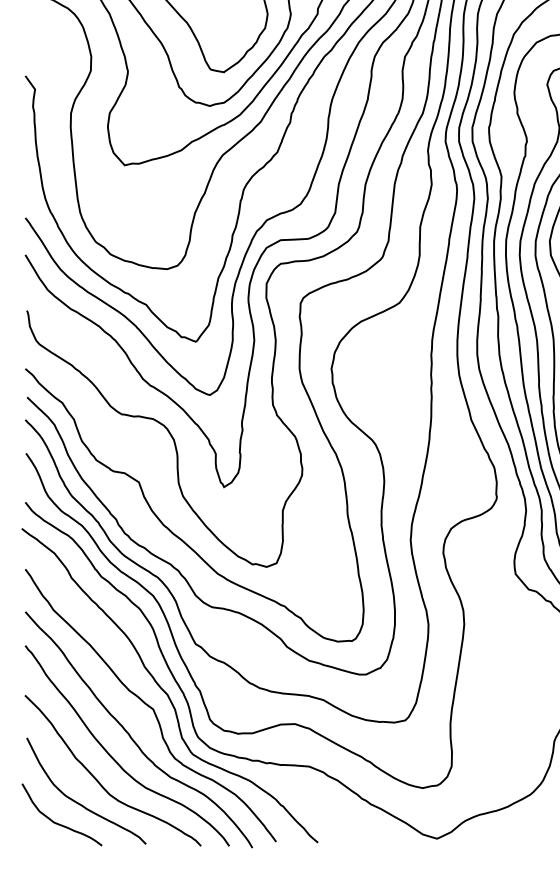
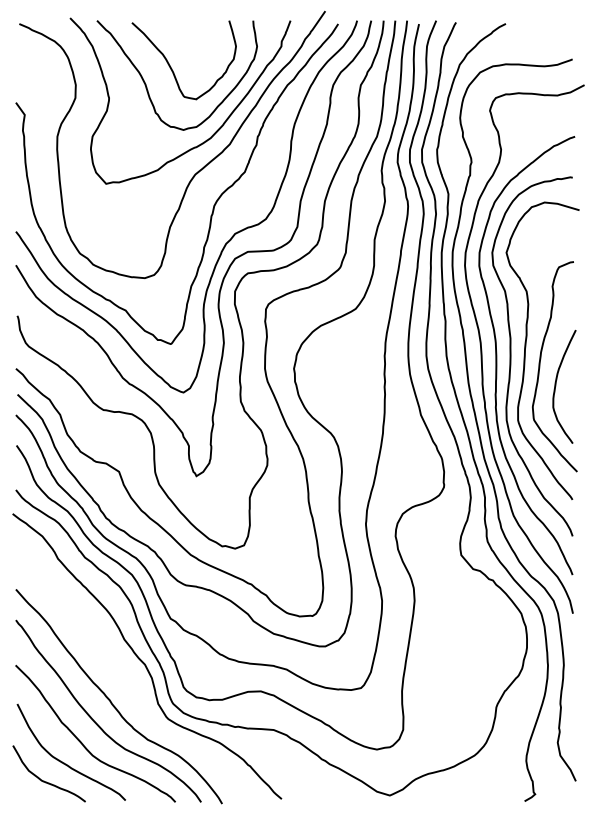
curve: (150, 705) -> (129, 674), removed

